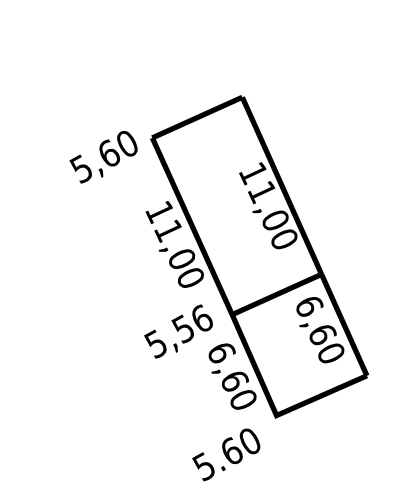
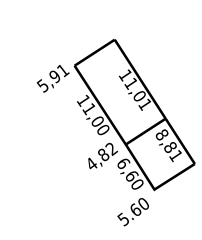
text: (119, 148) -> (59, 73), 5,60 -> 5,91
text: (282, 238) -> (144, 104), 11,00 -> 11,01
text: (318, 329) -> (168, 145), 6,60 -> 8,81
text: (178, 331) -> (101, 156), 5,56 -> 4,82

